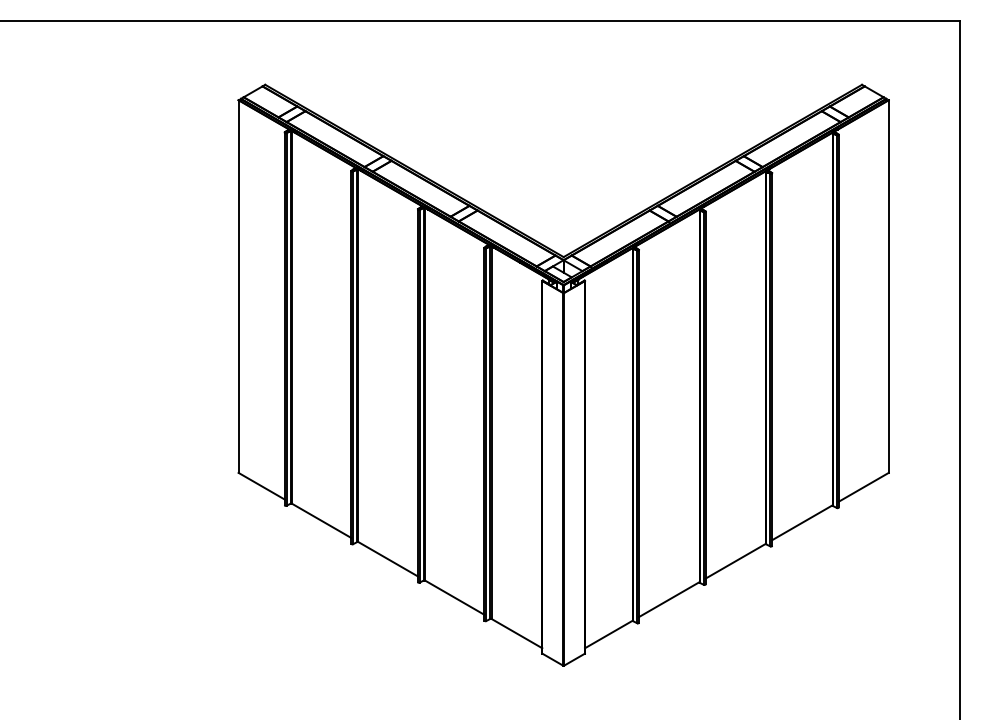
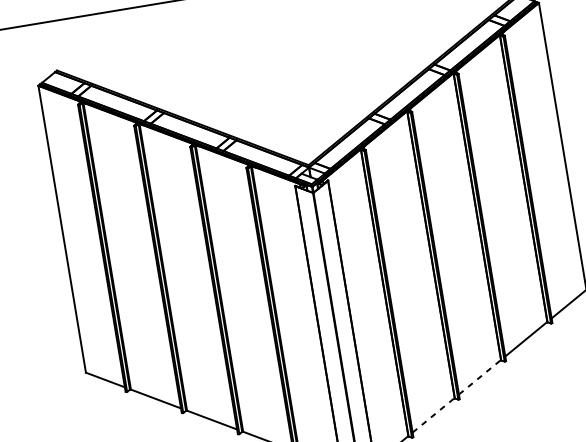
line: (735, 561) -> (479, 377), solid -> dashed
line: (669, 599) -> (433, 415), solid -> dashed

